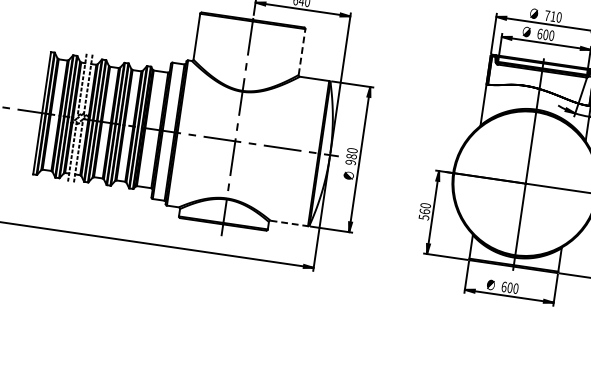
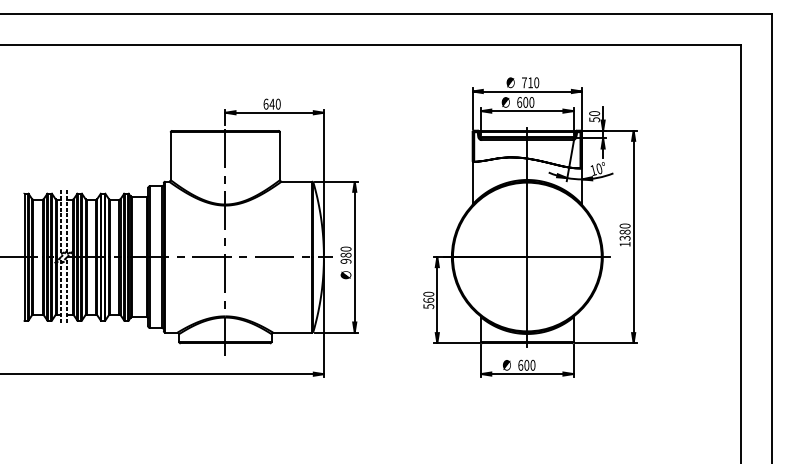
line: (302, 52) -> (280, 156), dashed -> solid
line: (290, 223) -> (293, 332), dashed -> solid

